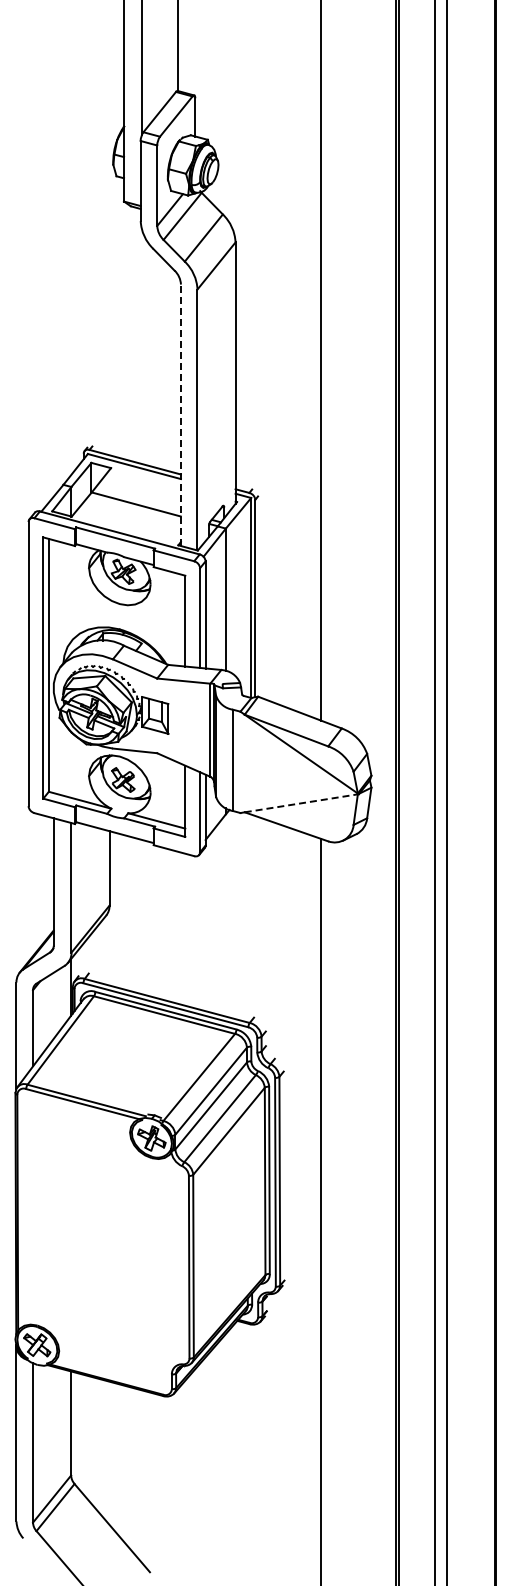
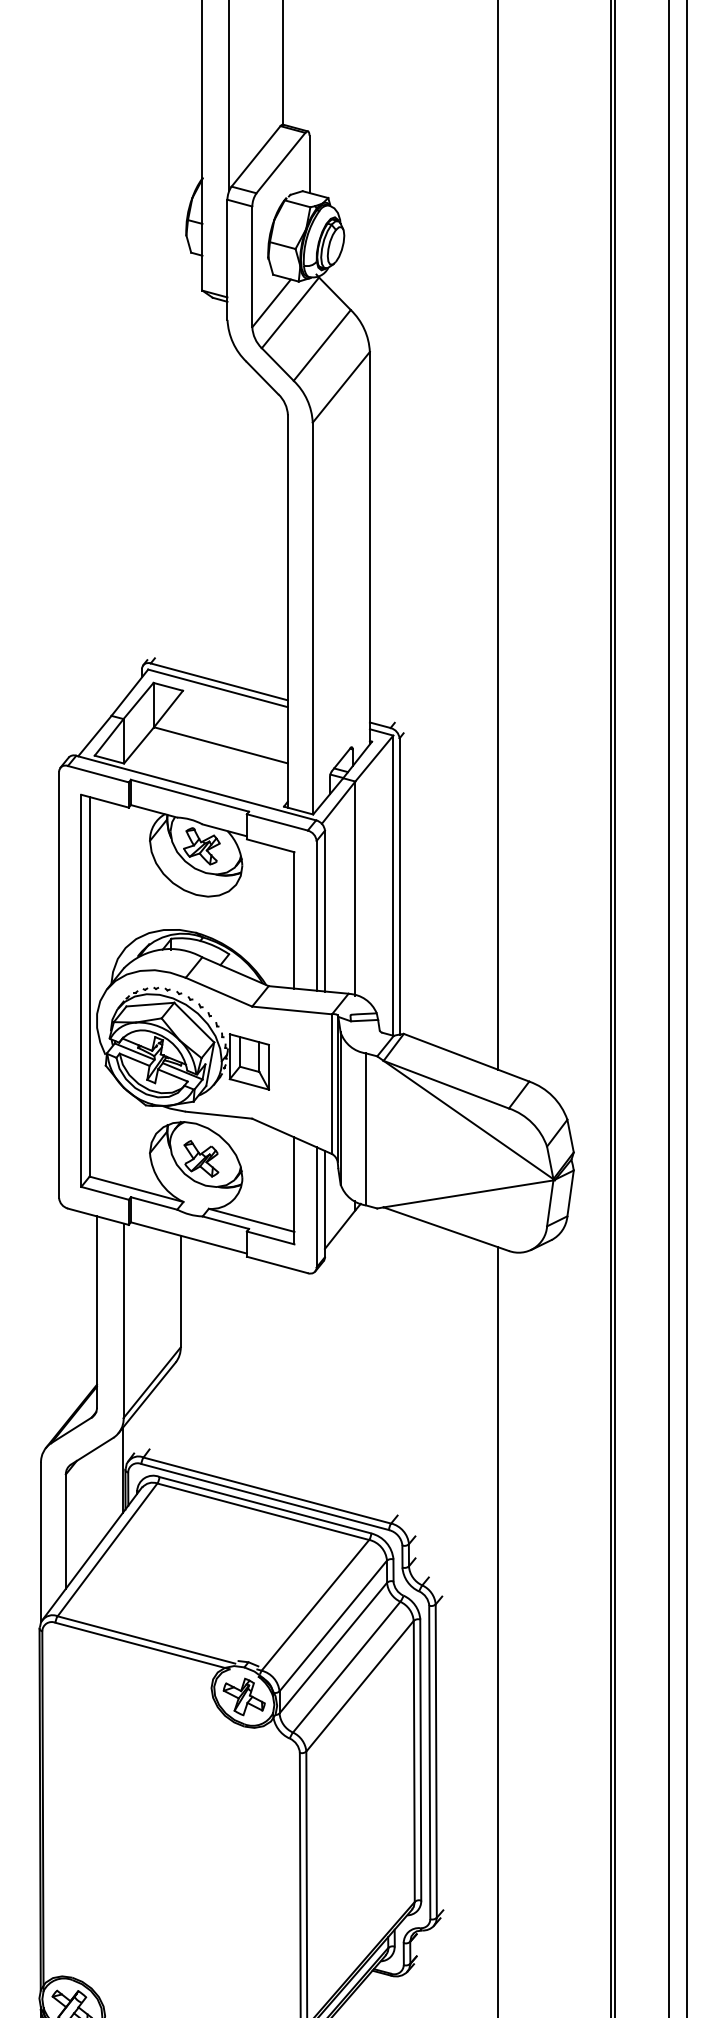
line: (180, 415) -> (287, 611), dashed -> solid
line: (301, 803) -> (468, 1194), dashed -> solid

